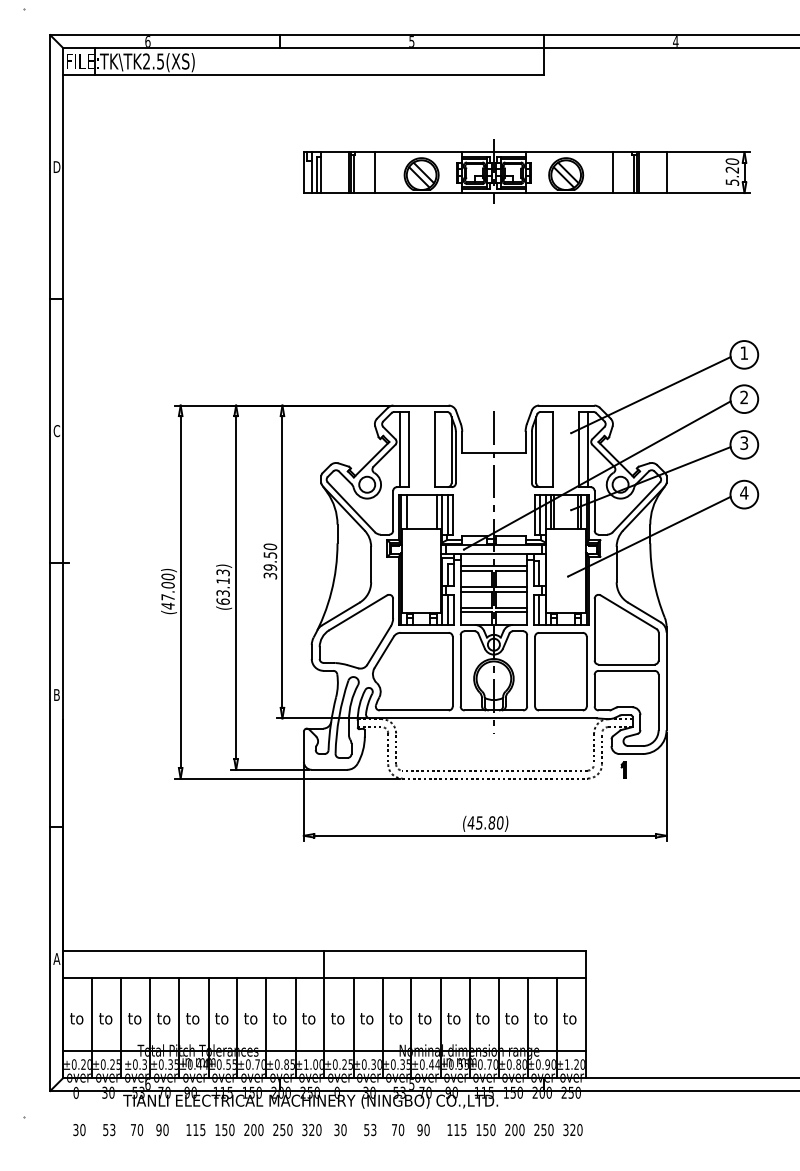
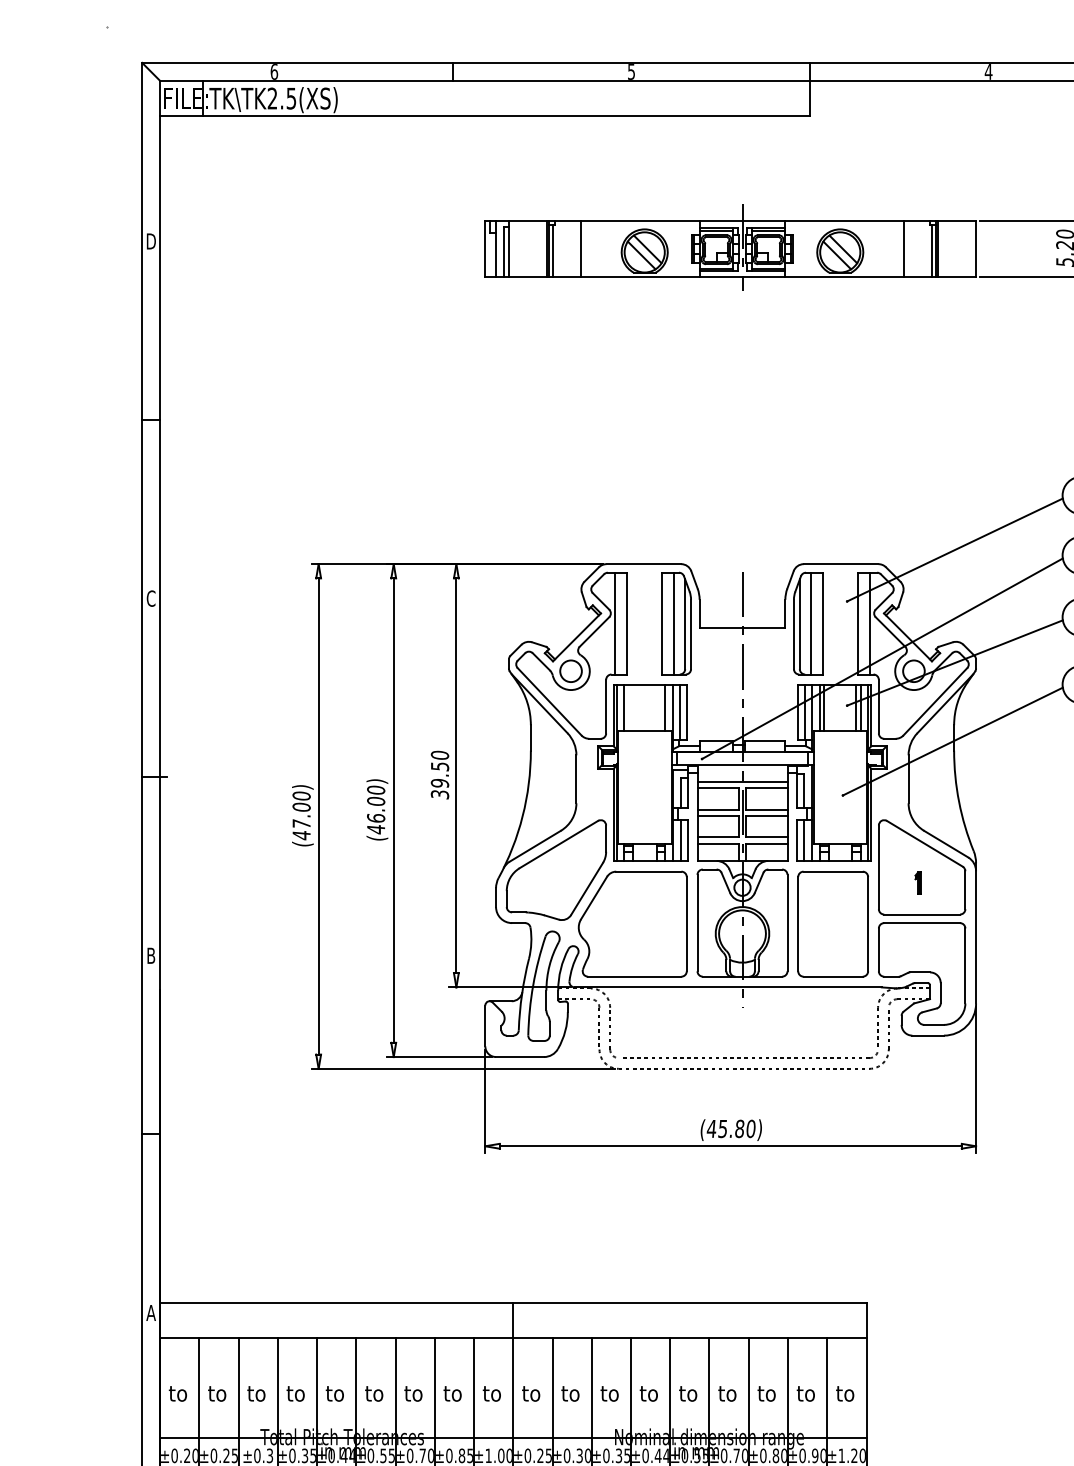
line: (443, 449) -> (674, 623), added
line: (544, 449) -> (810, 623), added
text: (222, 587) -> (375, 810), (63.13) -> (46.00)
part: (623, 769) -> (917, 882), moved

